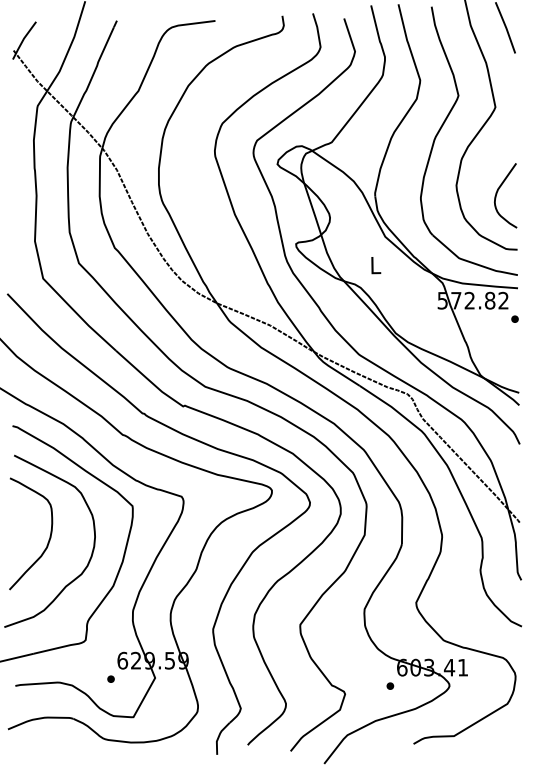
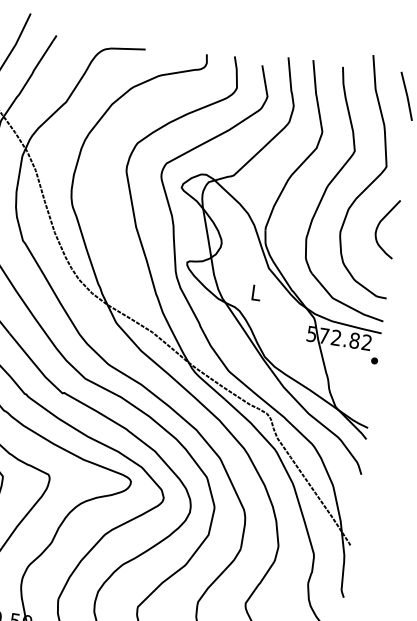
curve: (498, 191) -> (380, 223), moved

